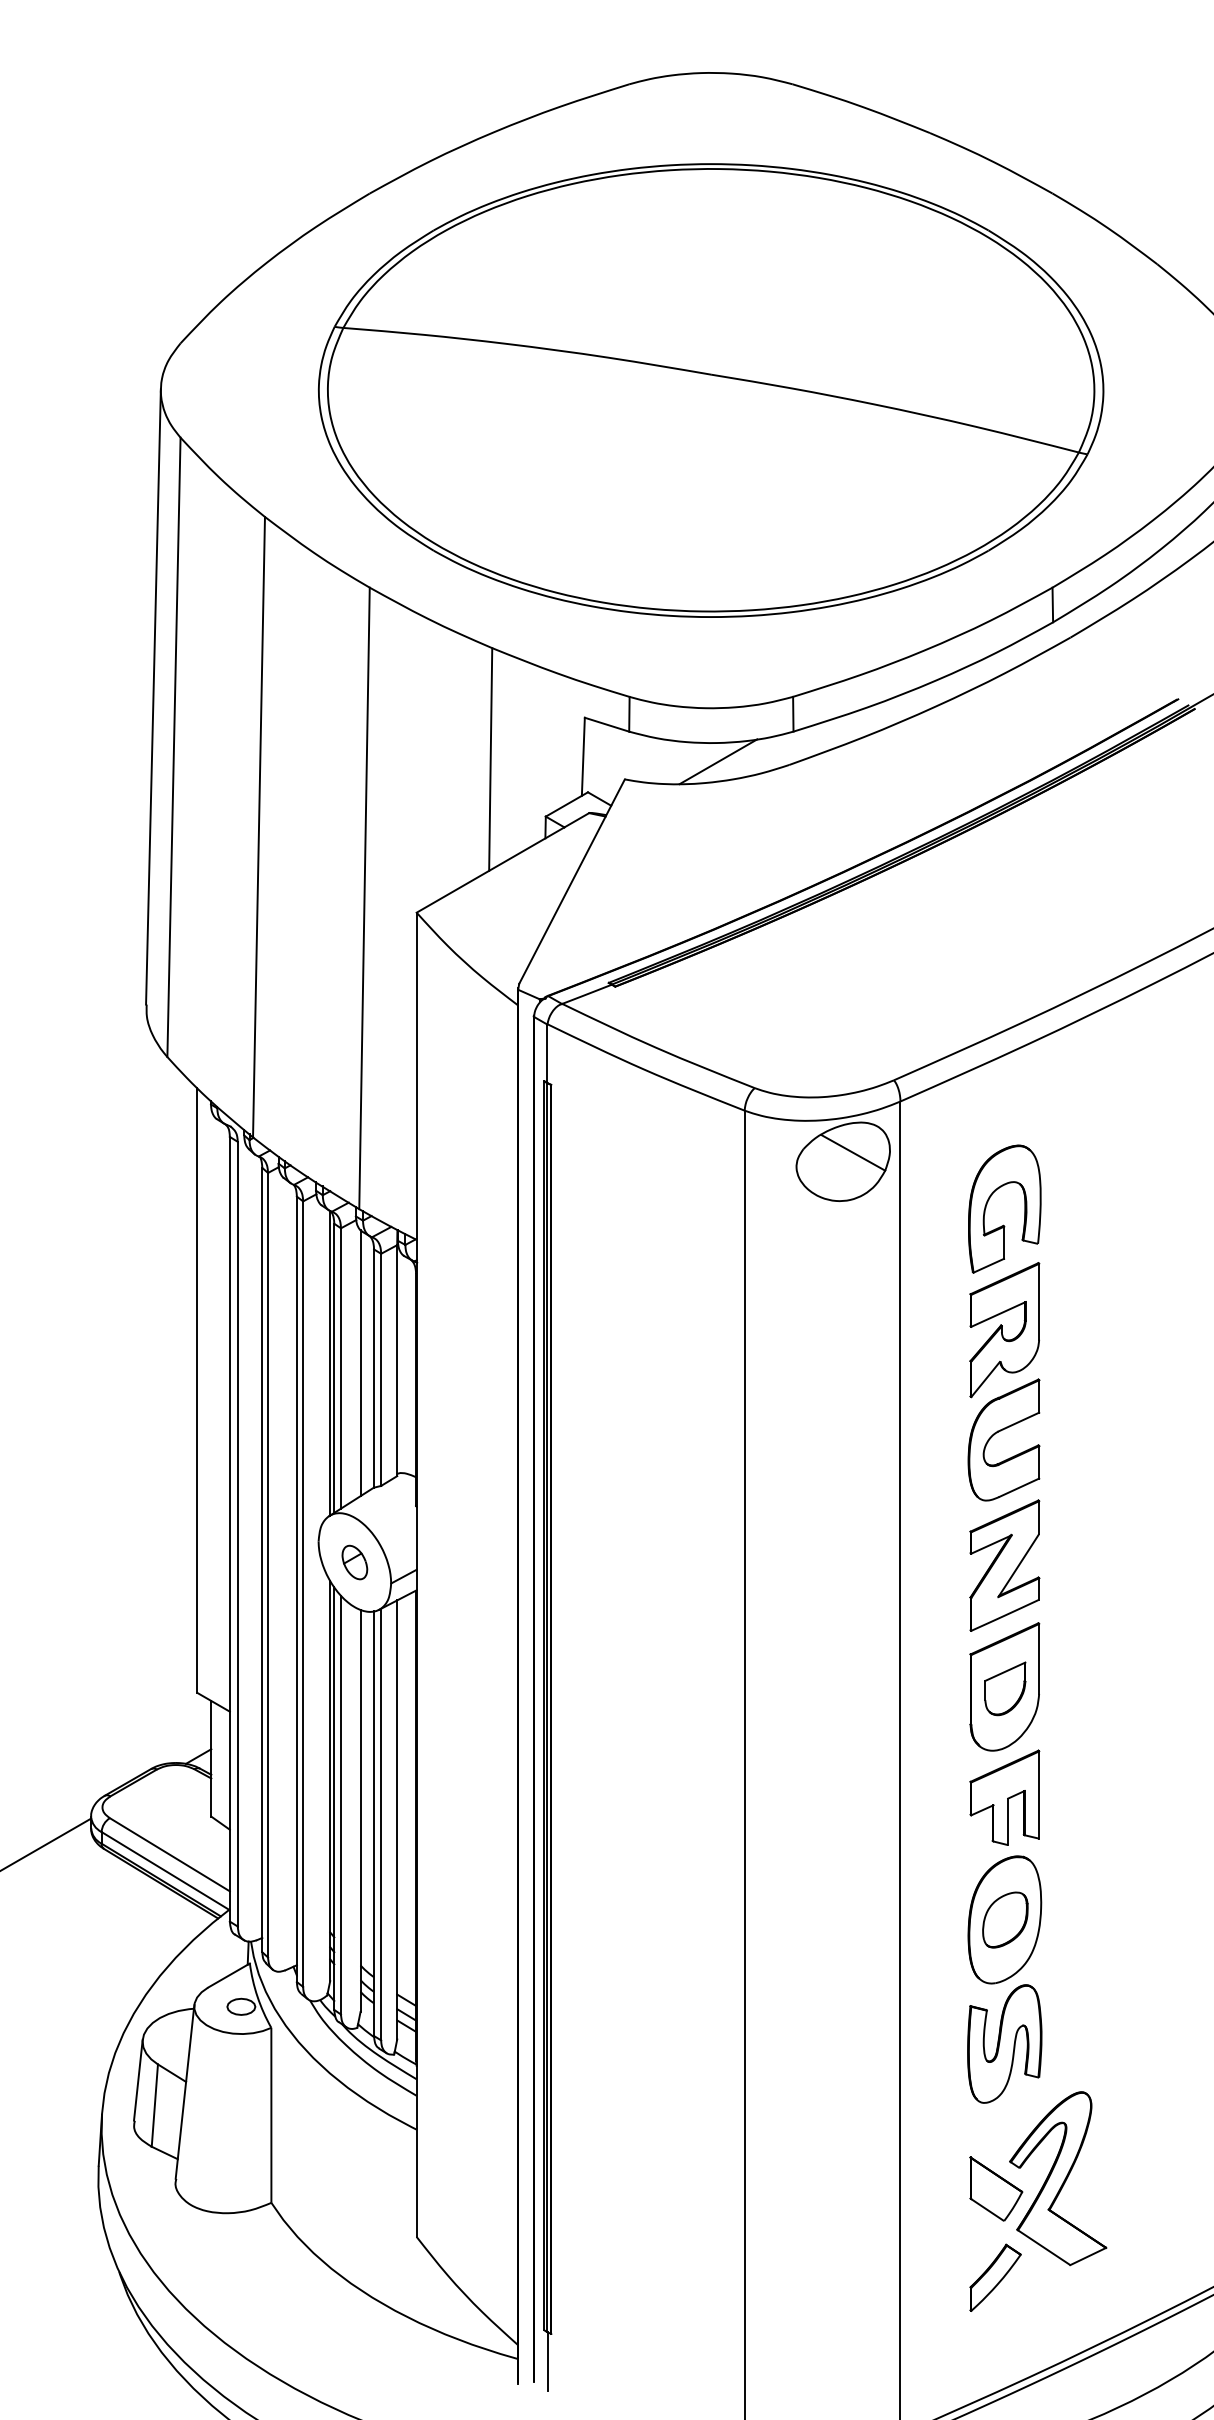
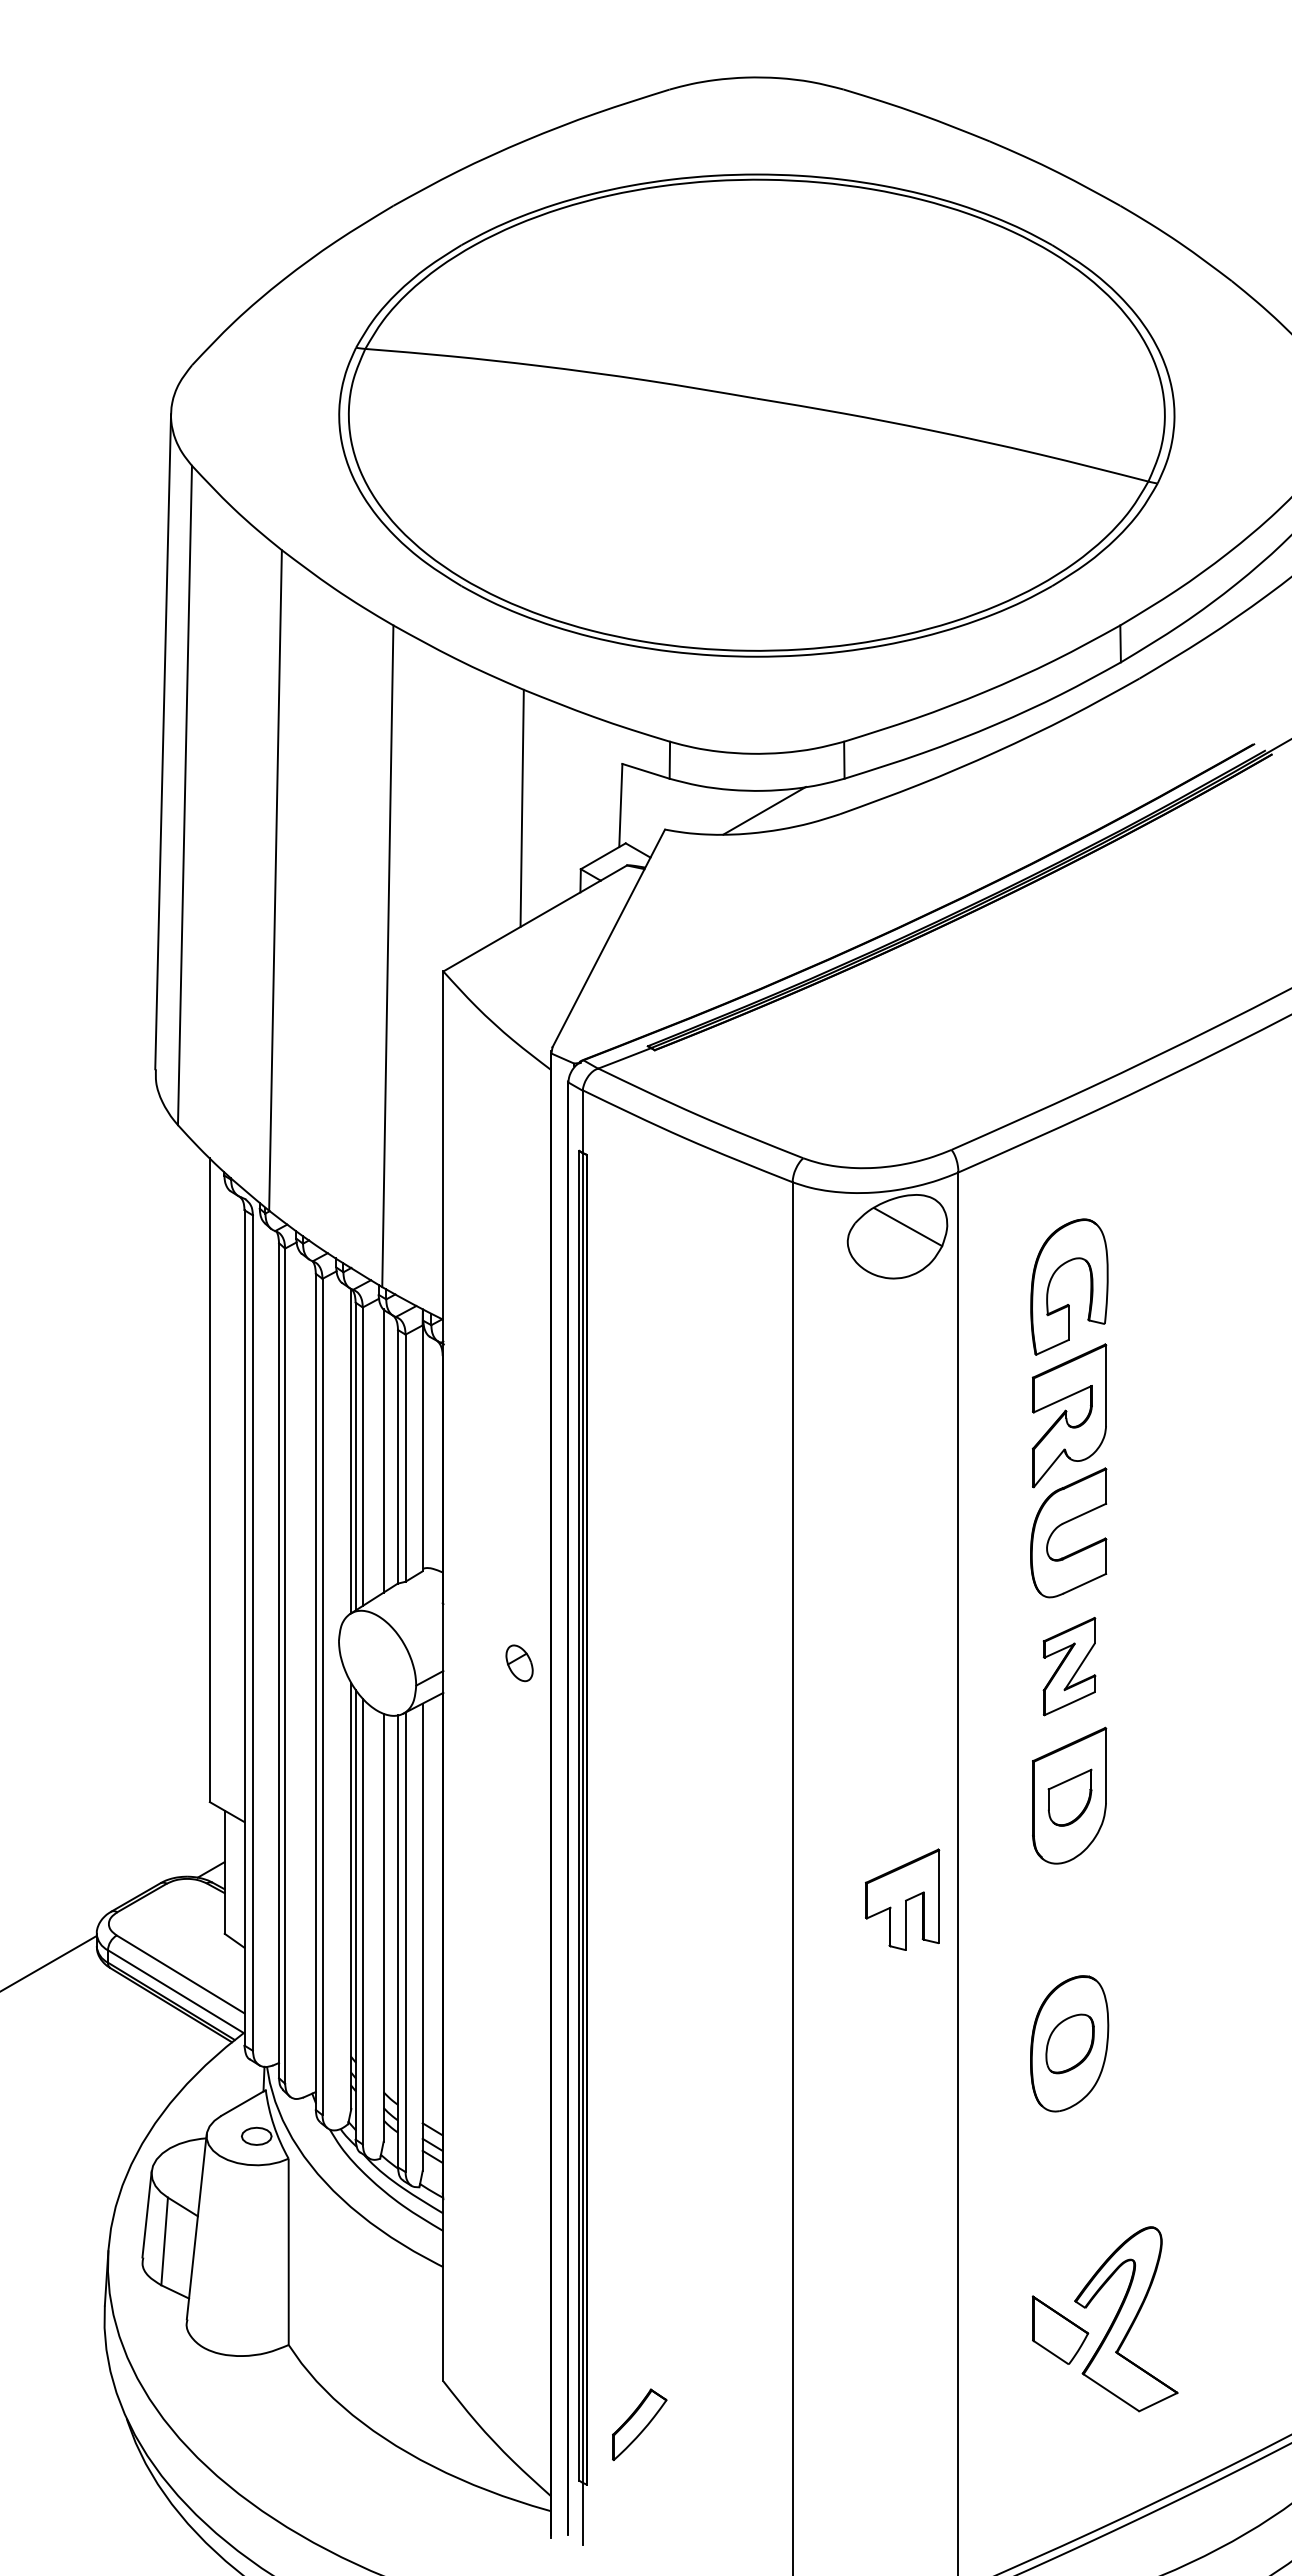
part: (354, 1562) -> (519, 1663), moved
part: (1004, 1565) -> (1069, 1666), size x0.7
part: (1004, 1797) -> (902, 1899), moved
part: (1004, 2043) -> (1069, 2175), removed
part: (995, 2277) -> (639, 2424), moved

